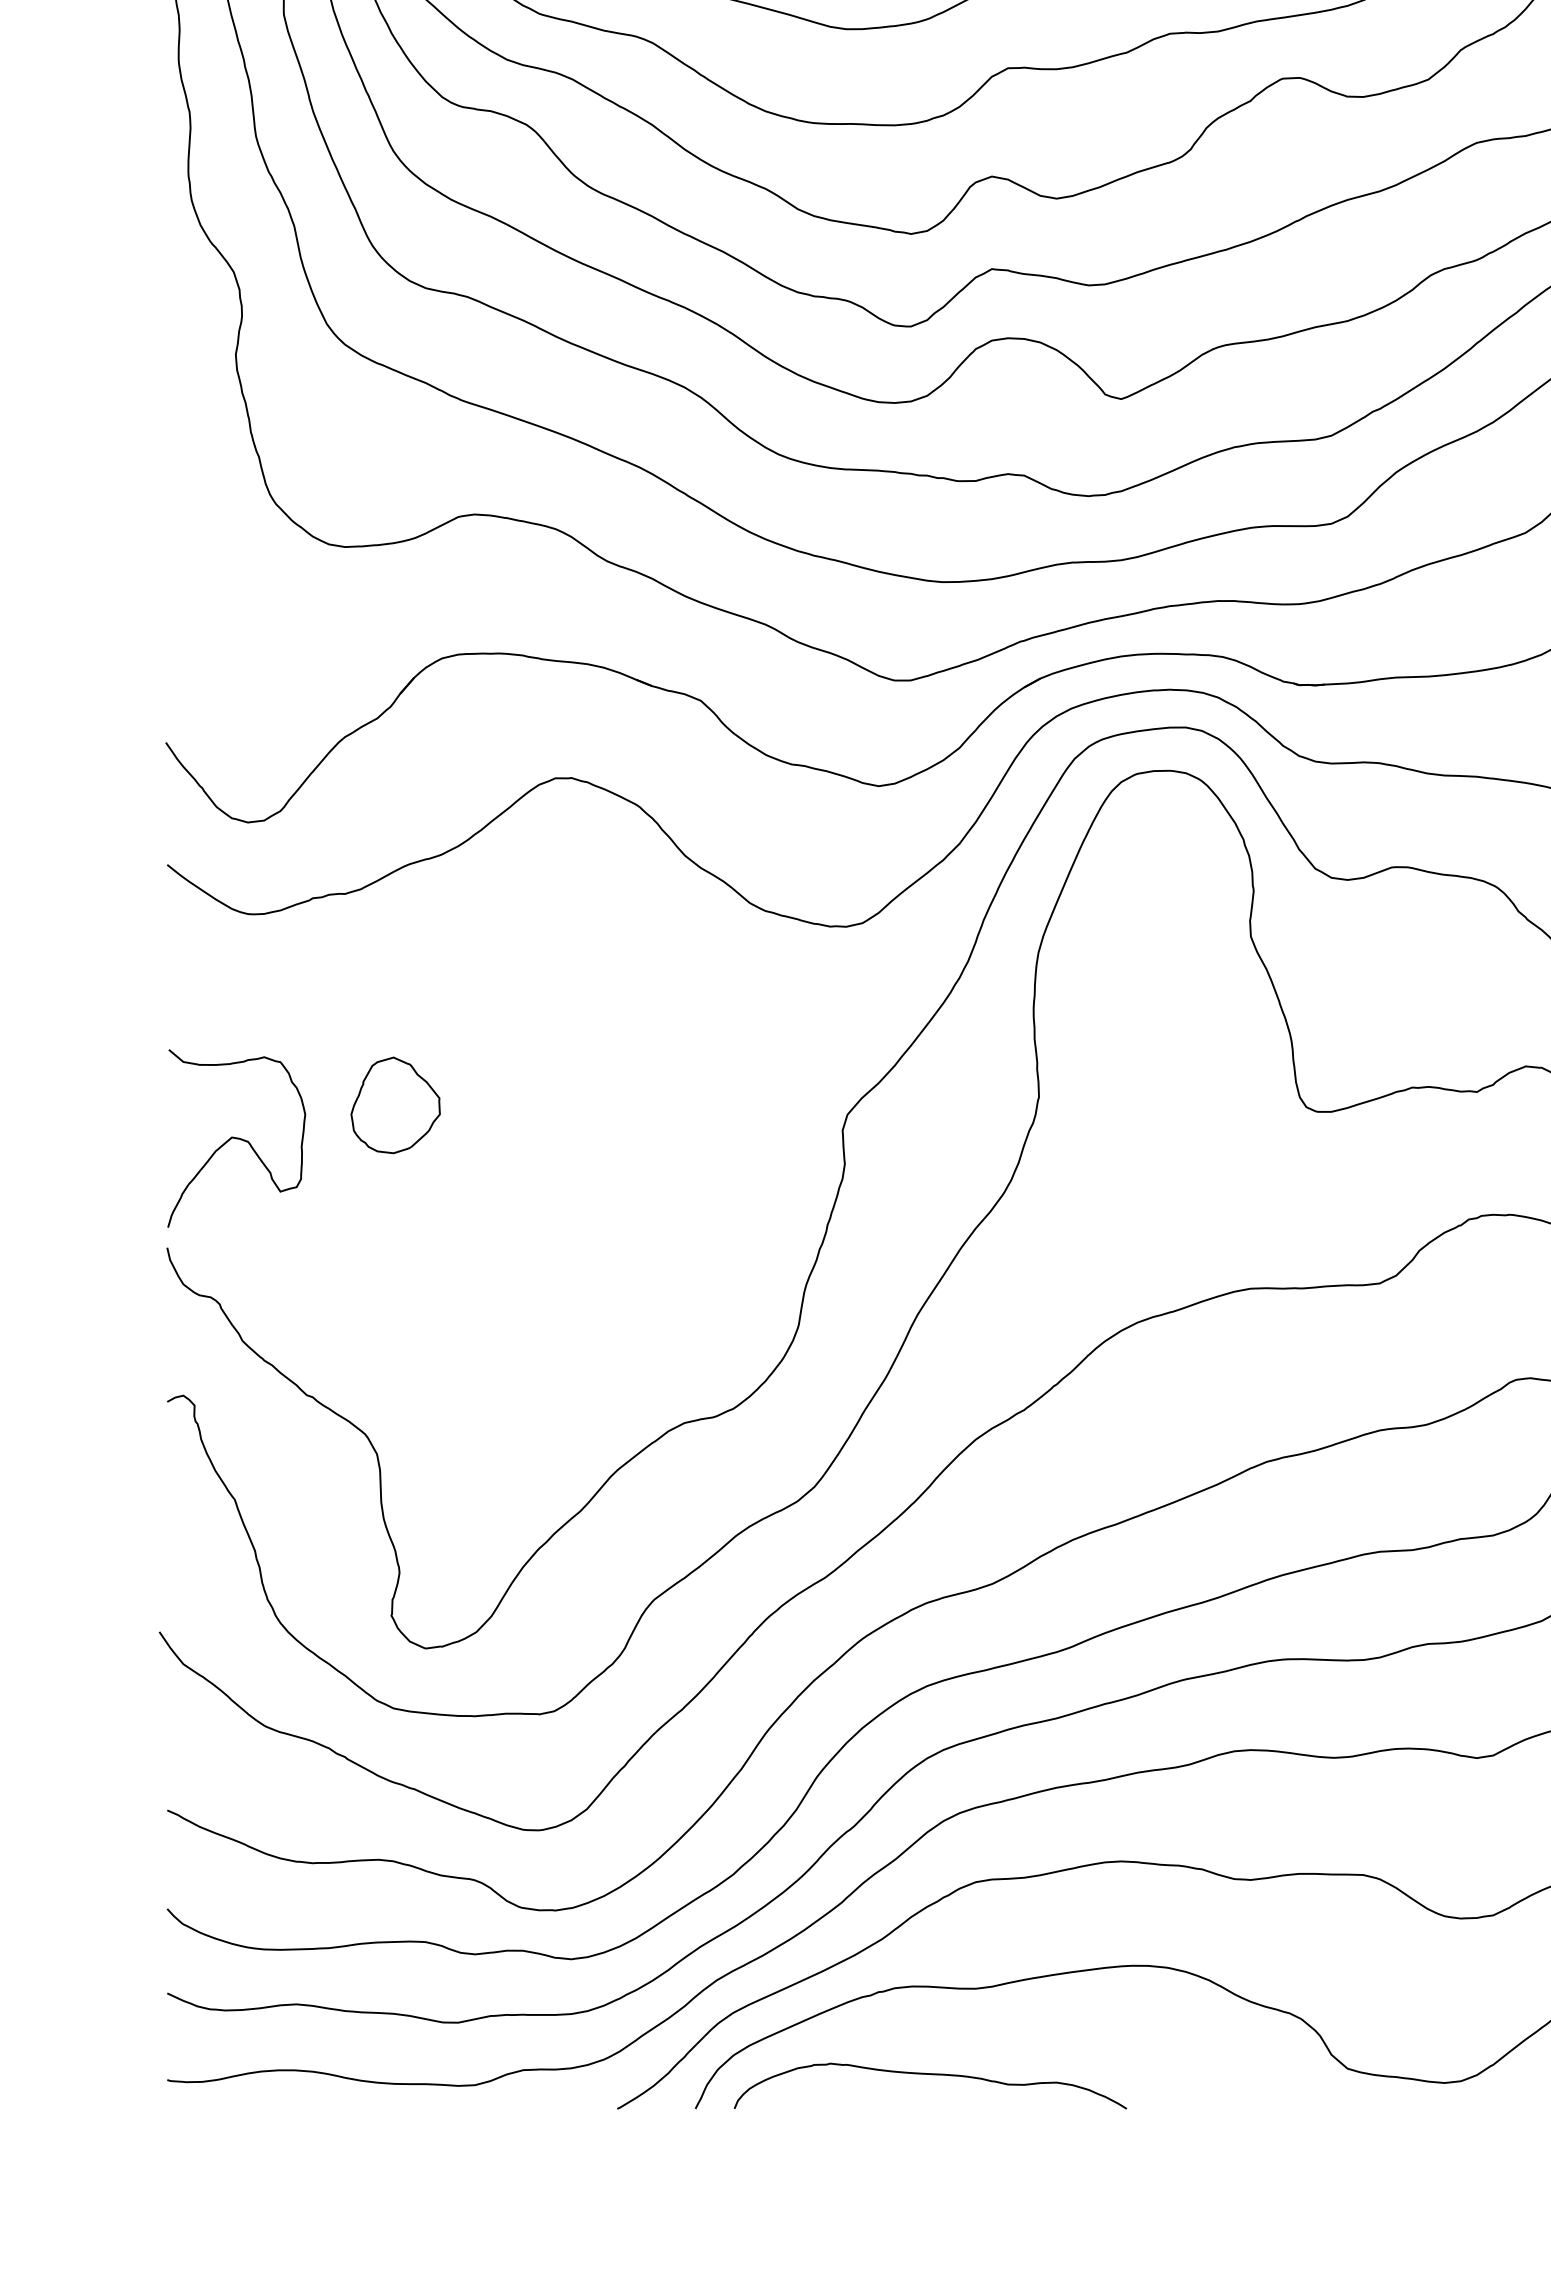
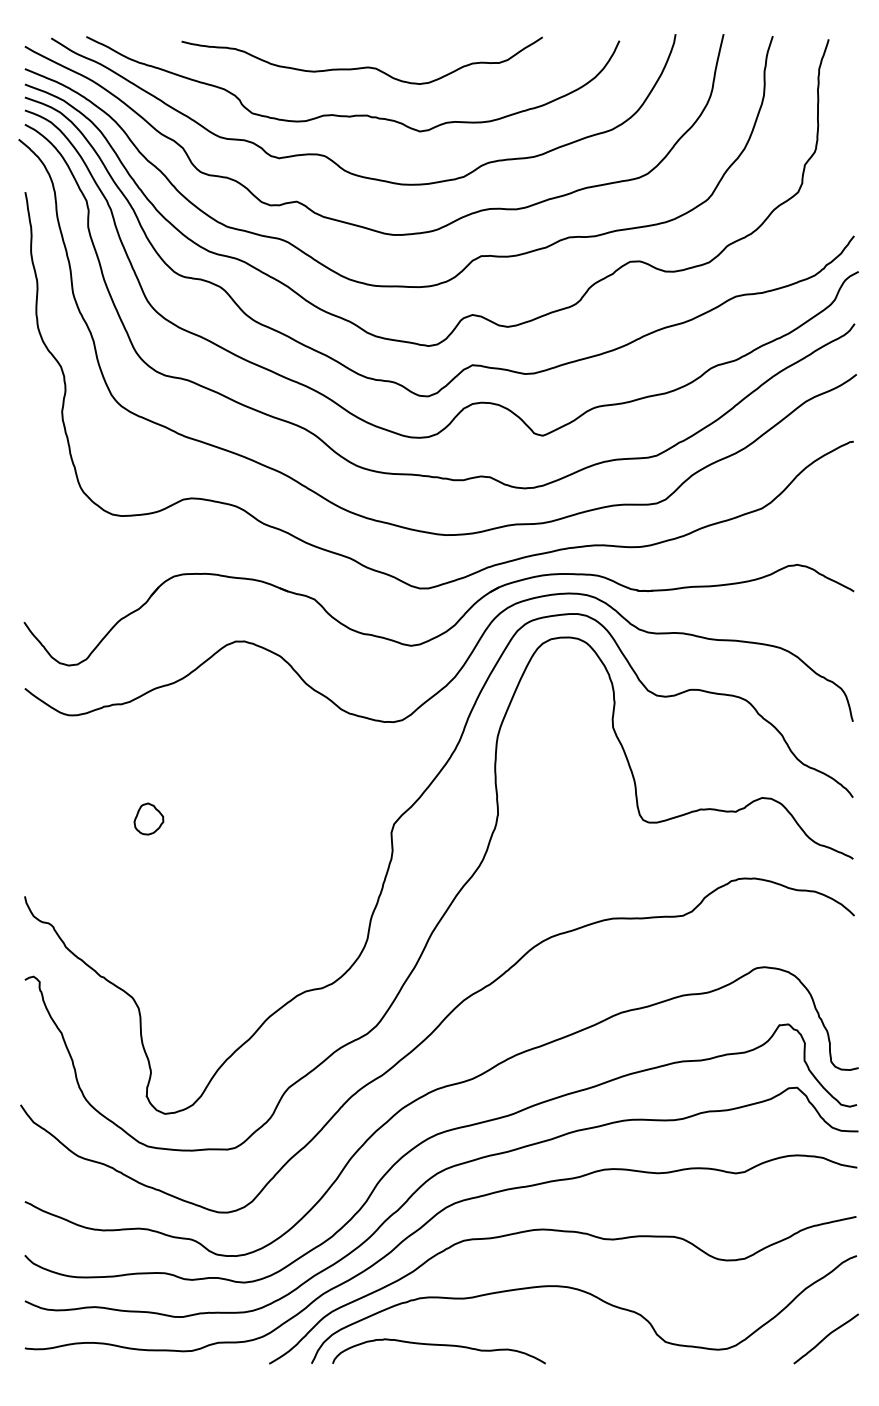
part: (394, 1104) -> (148, 818), size x0.6
curve: (236, 1137) -> (62, 836), removed

